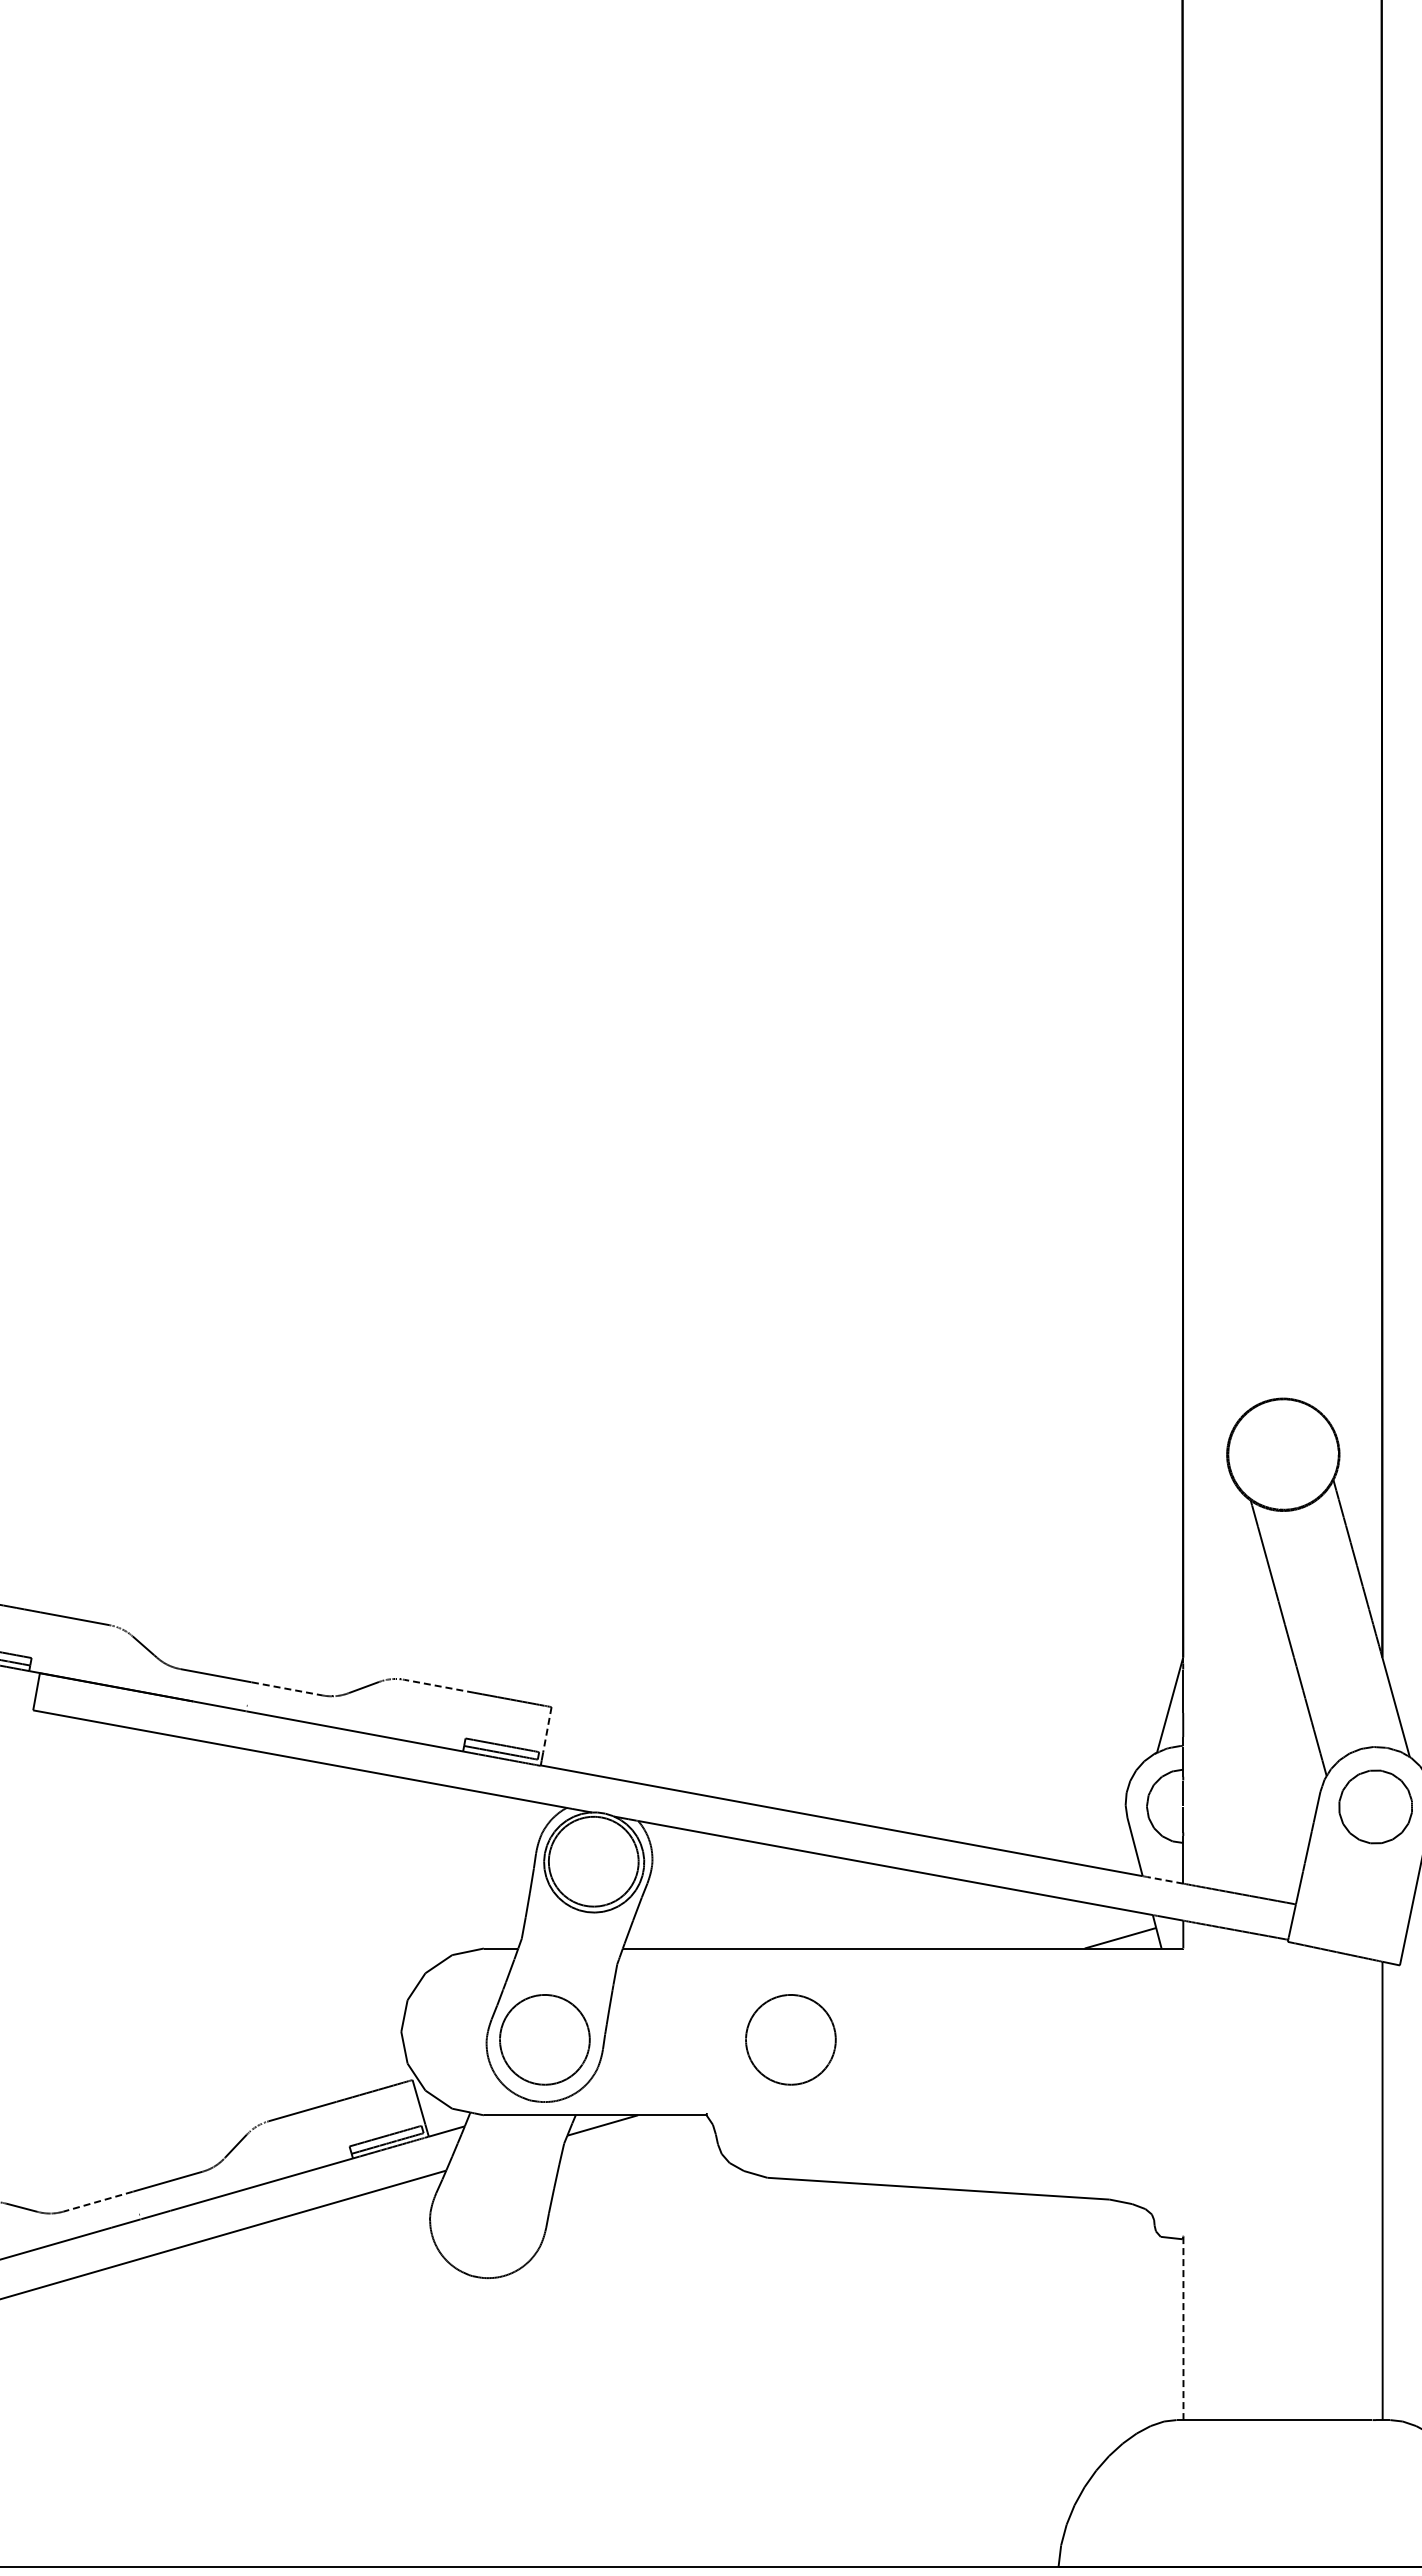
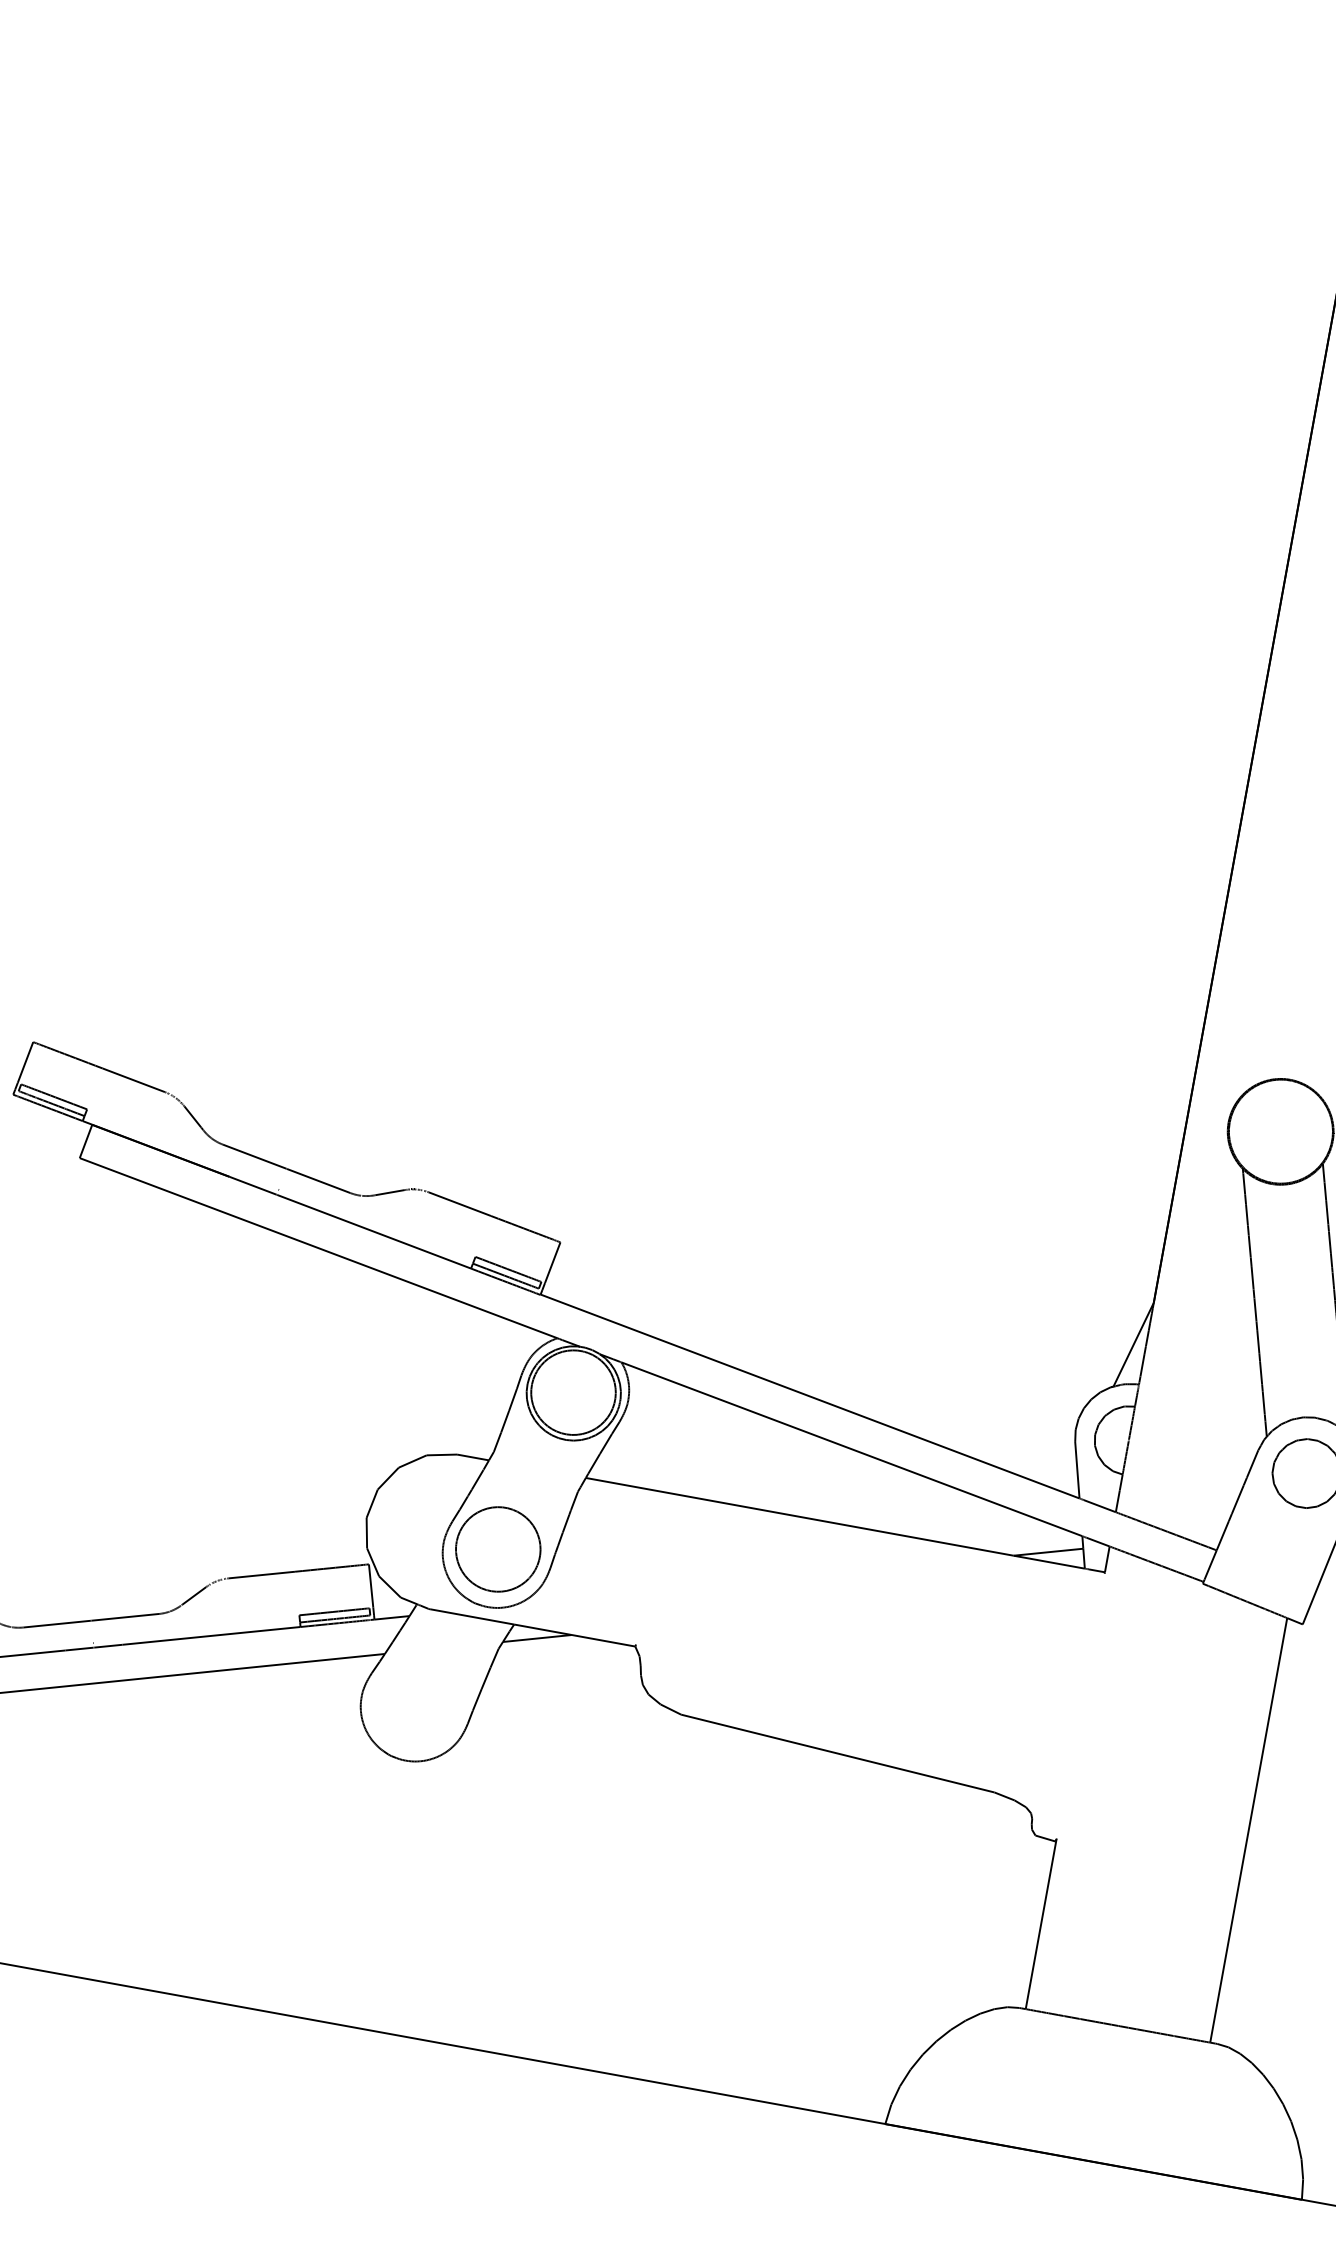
line: (438, 1686) -> (459, 1204), dashed -> solid
line: (287, 1688) -> (319, 1180), dashed -> solid
line: (547, 1730) -> (552, 1263), dashed -> solid
line: (1164, 1880) -> (1098, 1506), dashed -> solid
part: (790, 2039) -> (725, 1590), removed
line: (97, 2201) -> (56, 1623), dashed -> solid
line: (1183, 2328) -> (1041, 1924), dashed -> solid

